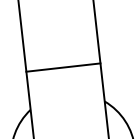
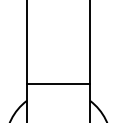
line: (63, 67) -> (58, 84), moved

